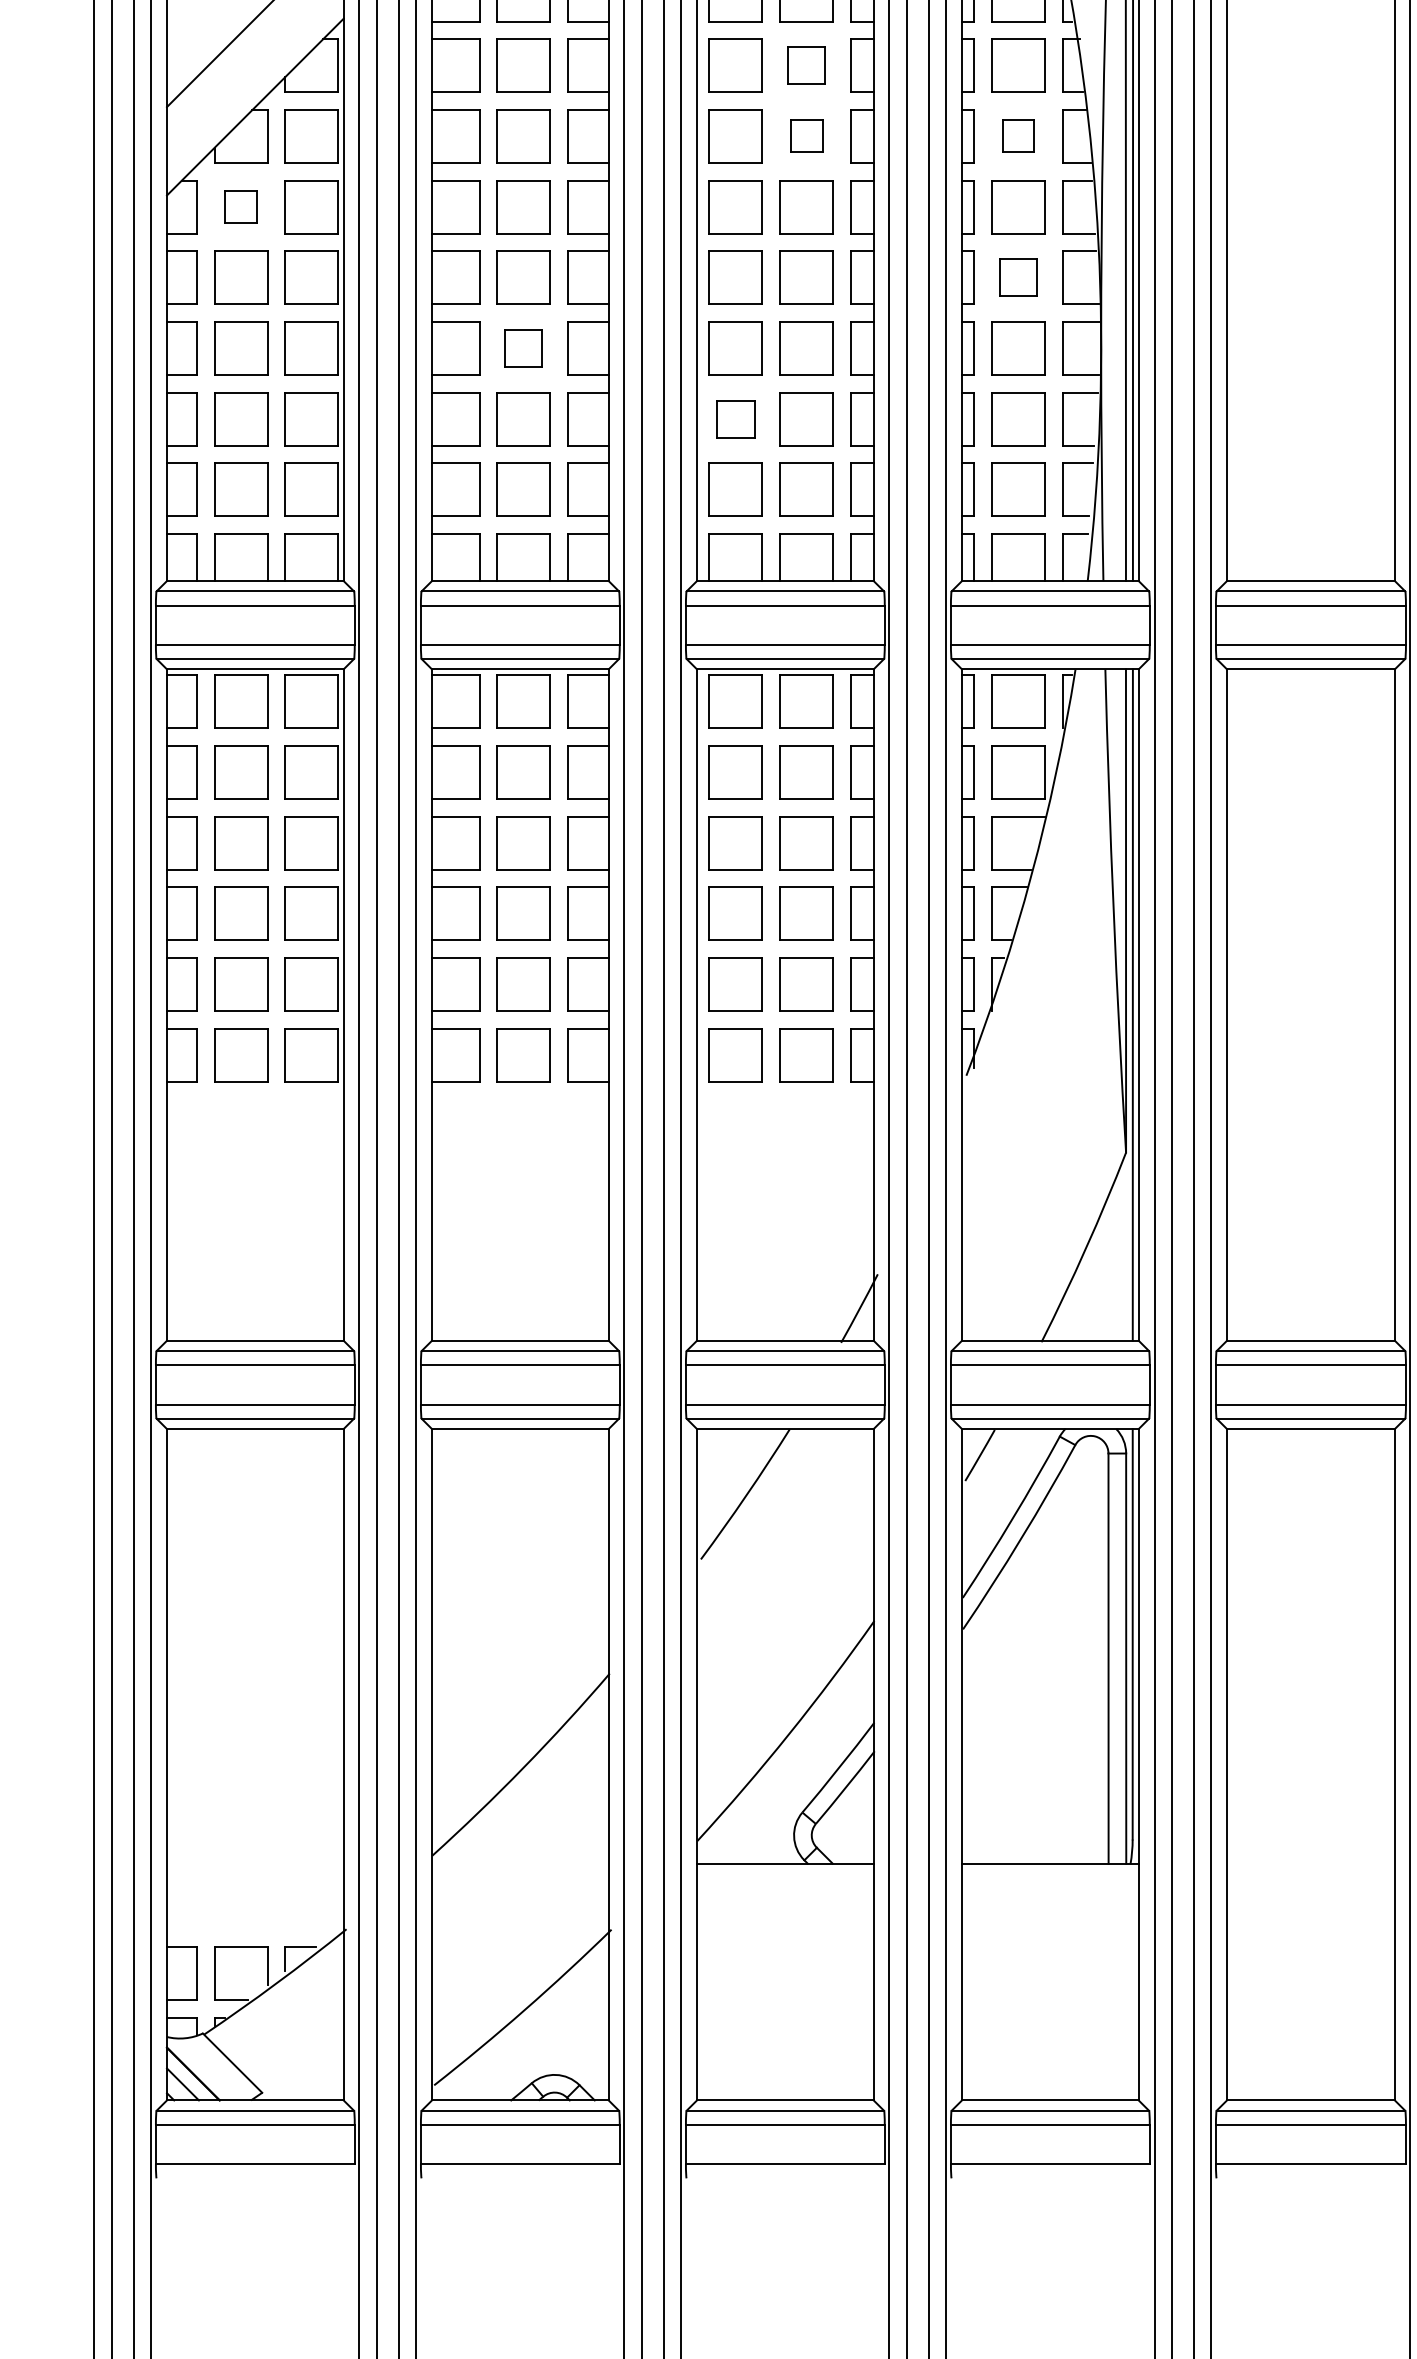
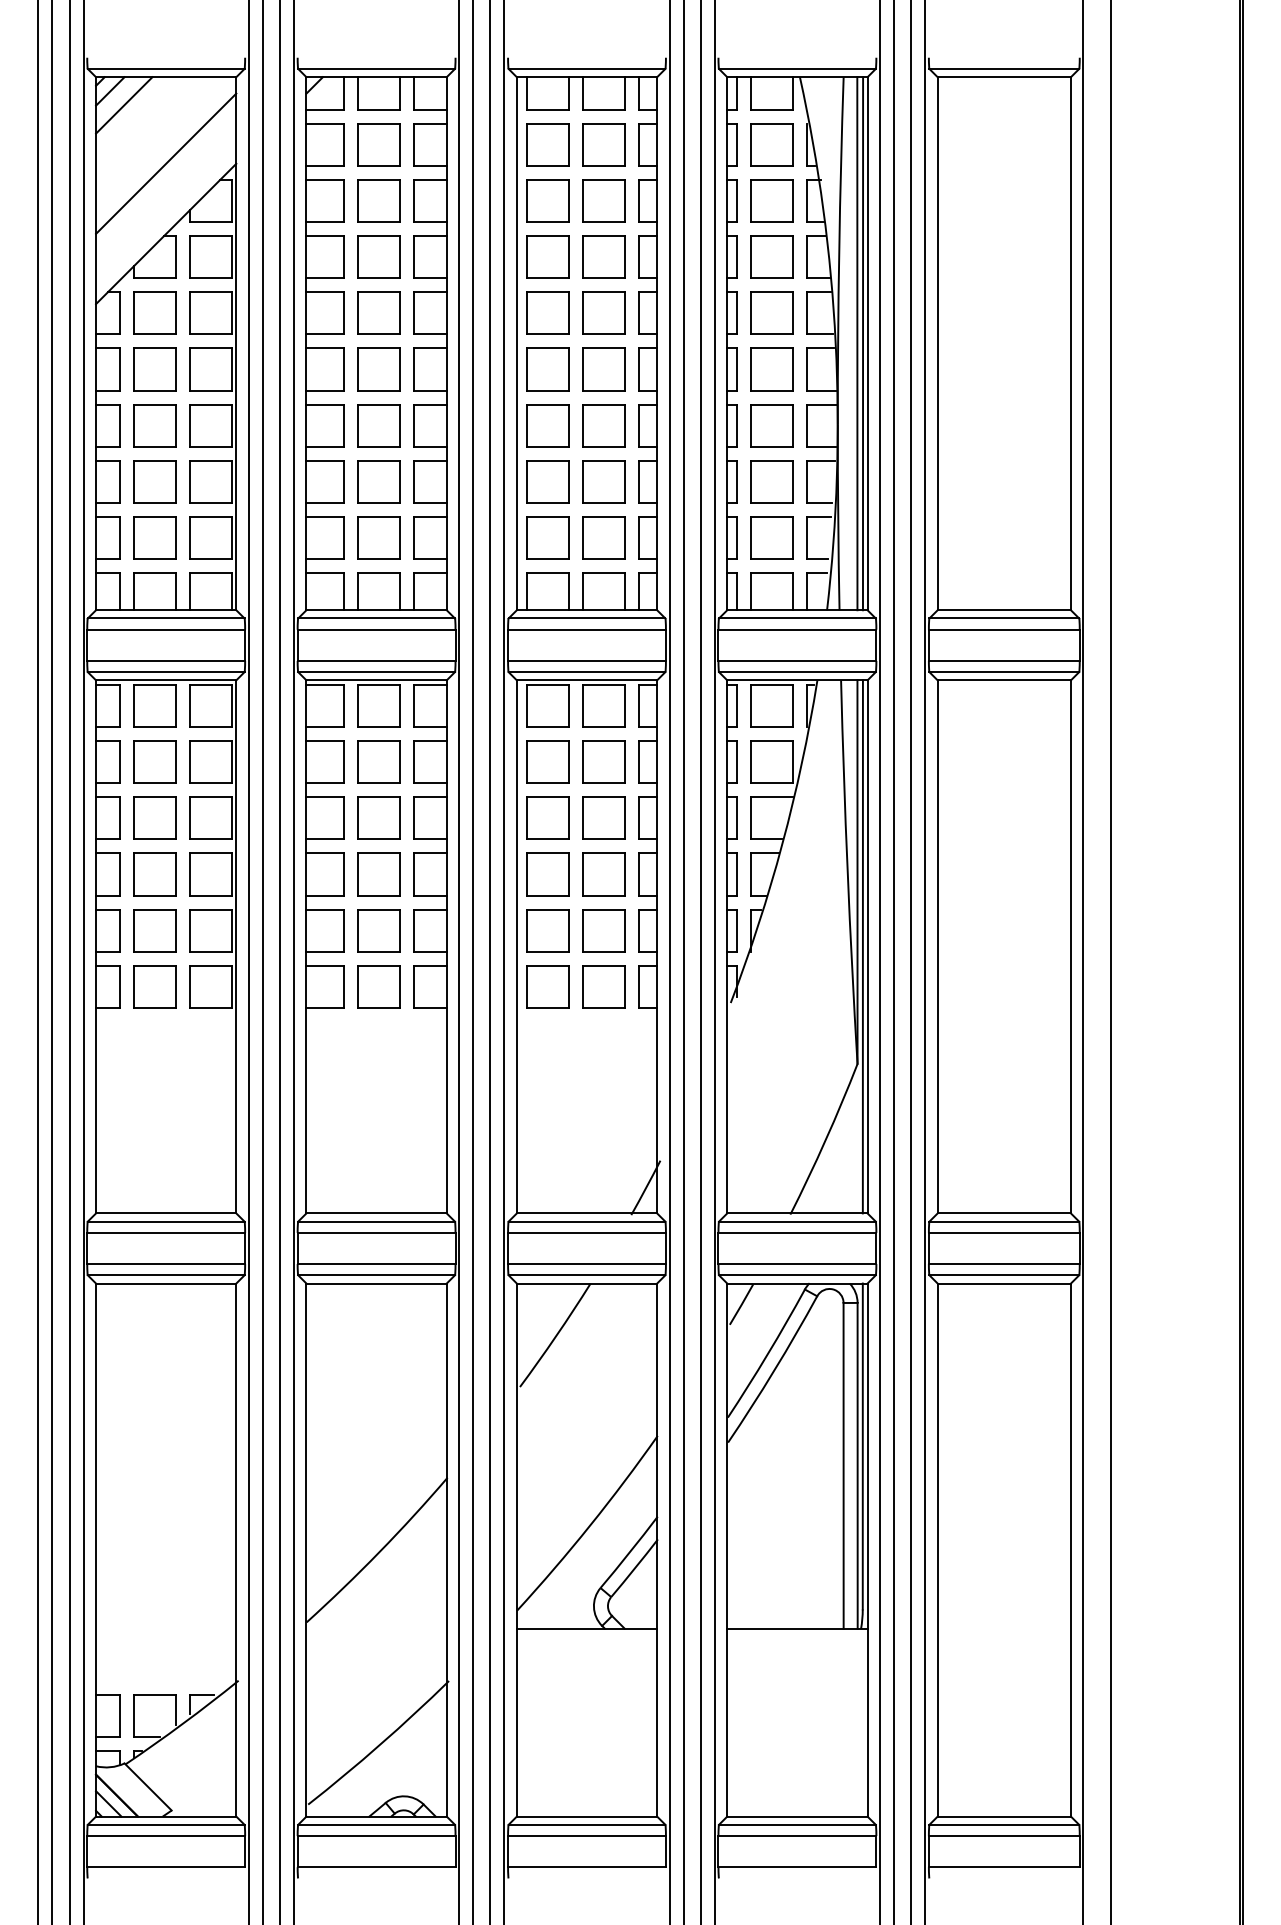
part: (806, 64) -> (603, 200), size x1.43
part: (806, 135) -> (603, 256), size x1.67
part: (1017, 135) -> (771, 256), size x1.67
part: (240, 206) -> (154, 312), size x1.67
part: (1017, 277) -> (771, 369), size x1.43
part: (522, 348) -> (378, 425), size x1.43
part: (735, 418) -> (547, 481), size x1.43

